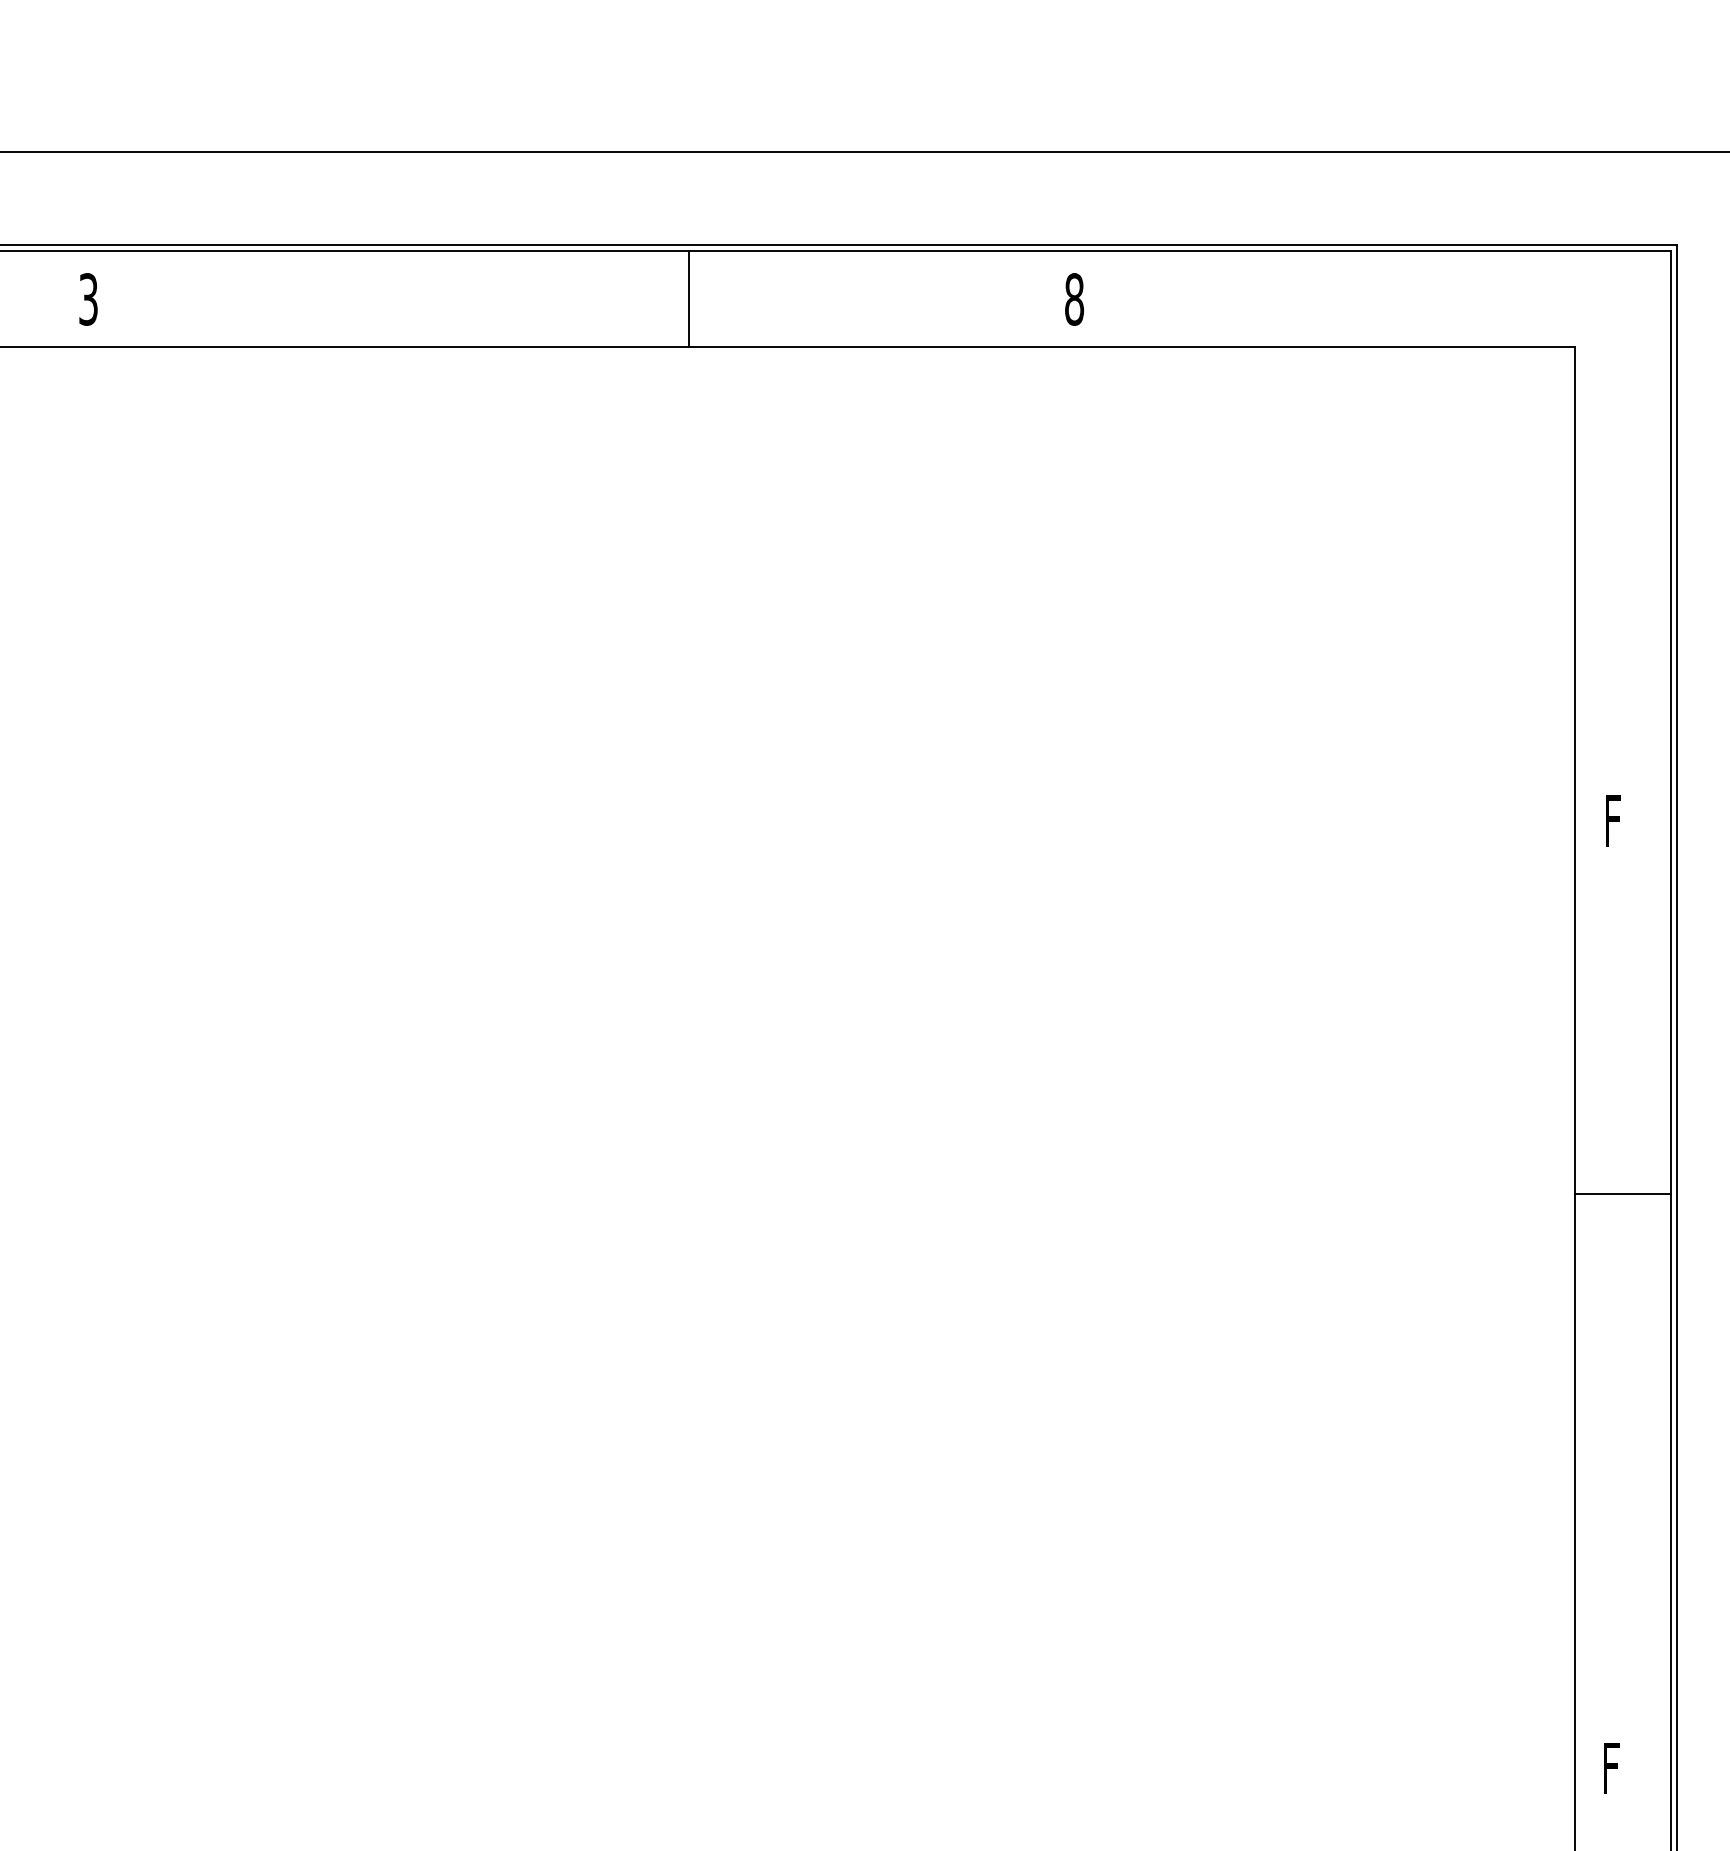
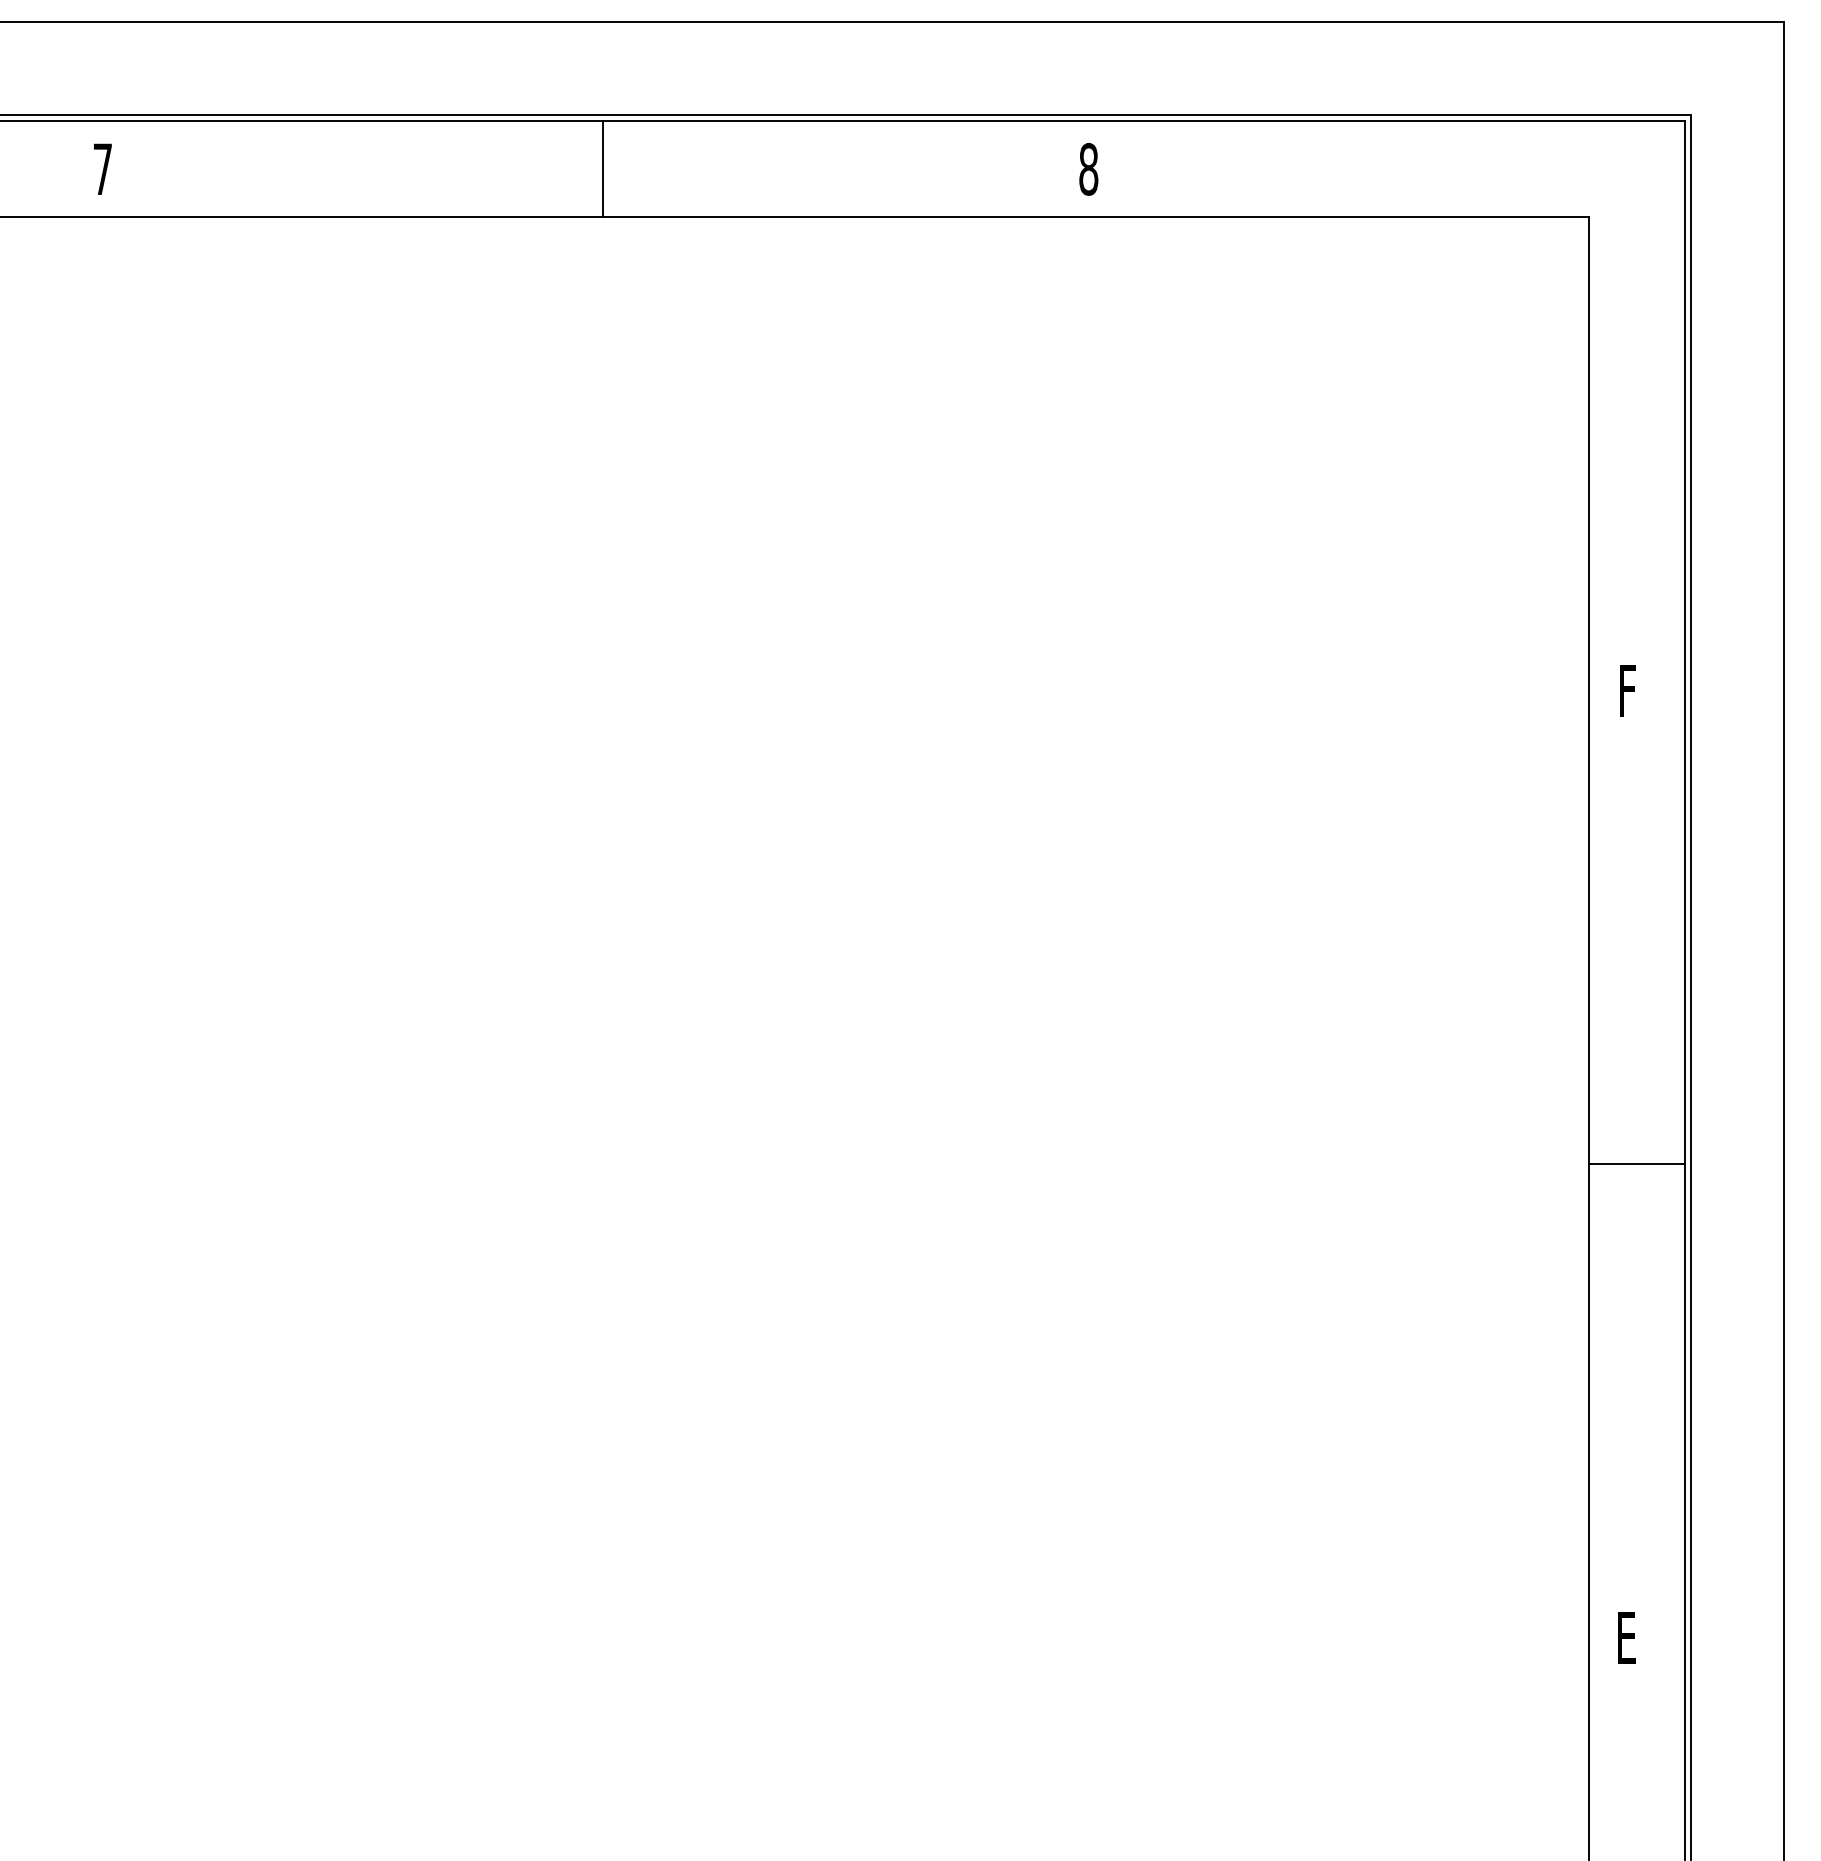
line: (688, 298) -> (602, 168), moved
text: (88, 299) -> (102, 169), 3 -> 7
line: (1622, 1193) -> (1636, 1163), moved
text: (1614, 1767) -> (1628, 1637), F -> E

